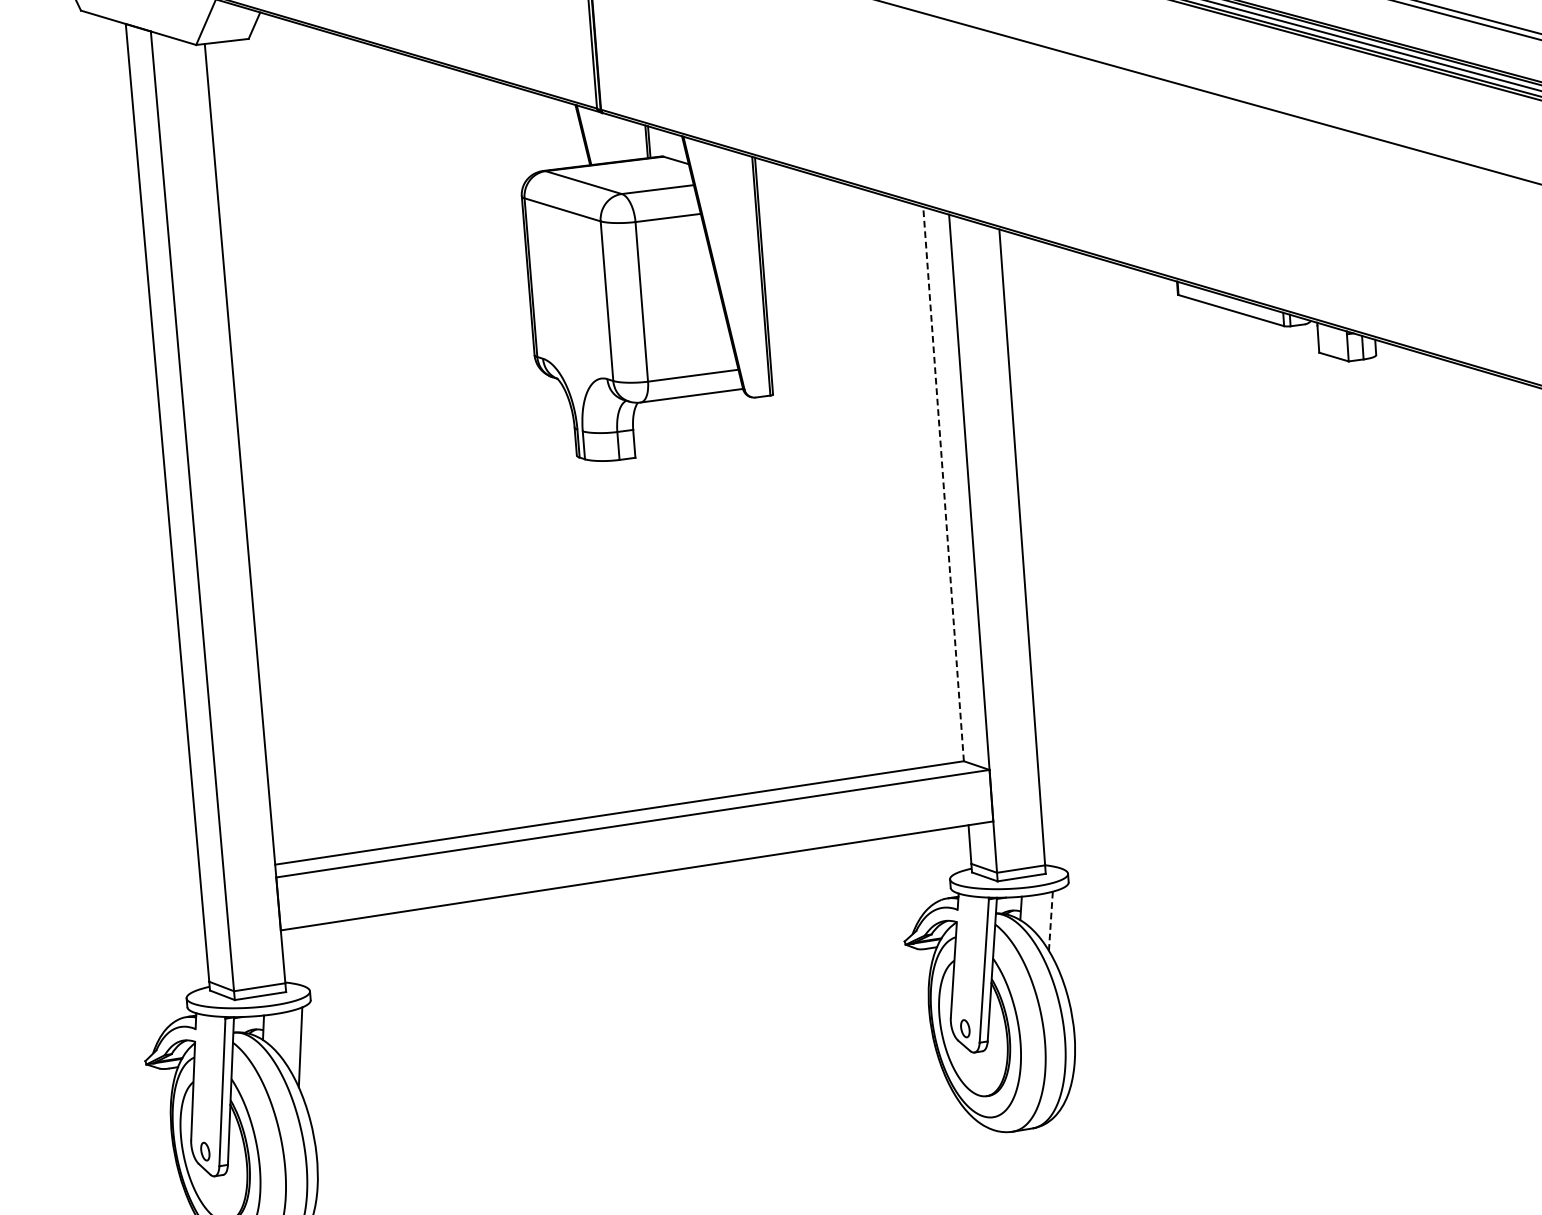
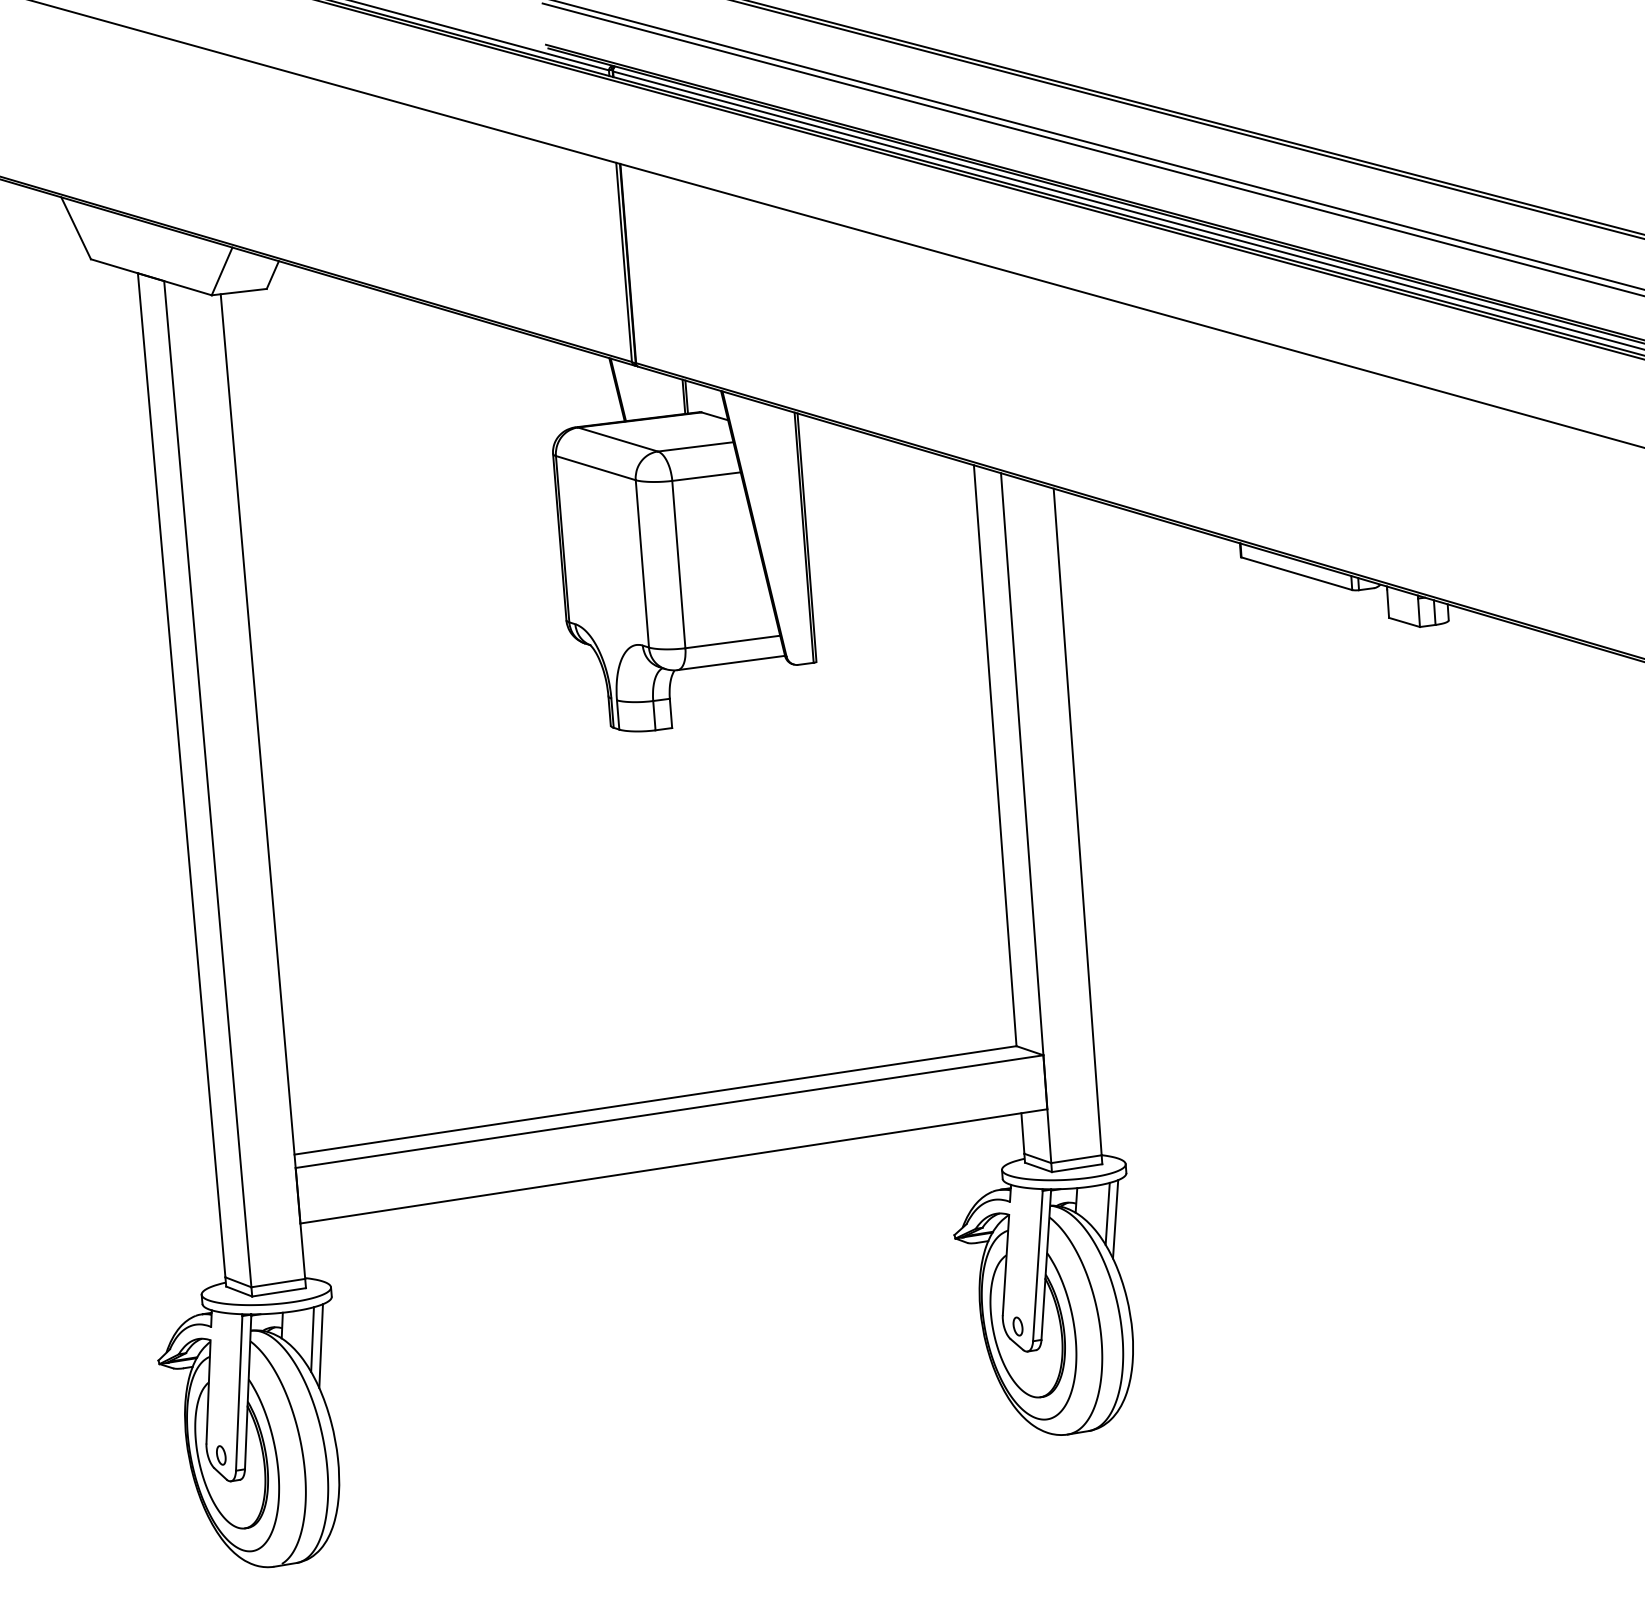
line: (943, 483) -> (995, 755), dashed -> solid
line: (1050, 920) -> (1107, 1213), dashed -> solid
line: (1058, 926) -> (1115, 1219), added
line: (292, 1041) -> (312, 1339), added

